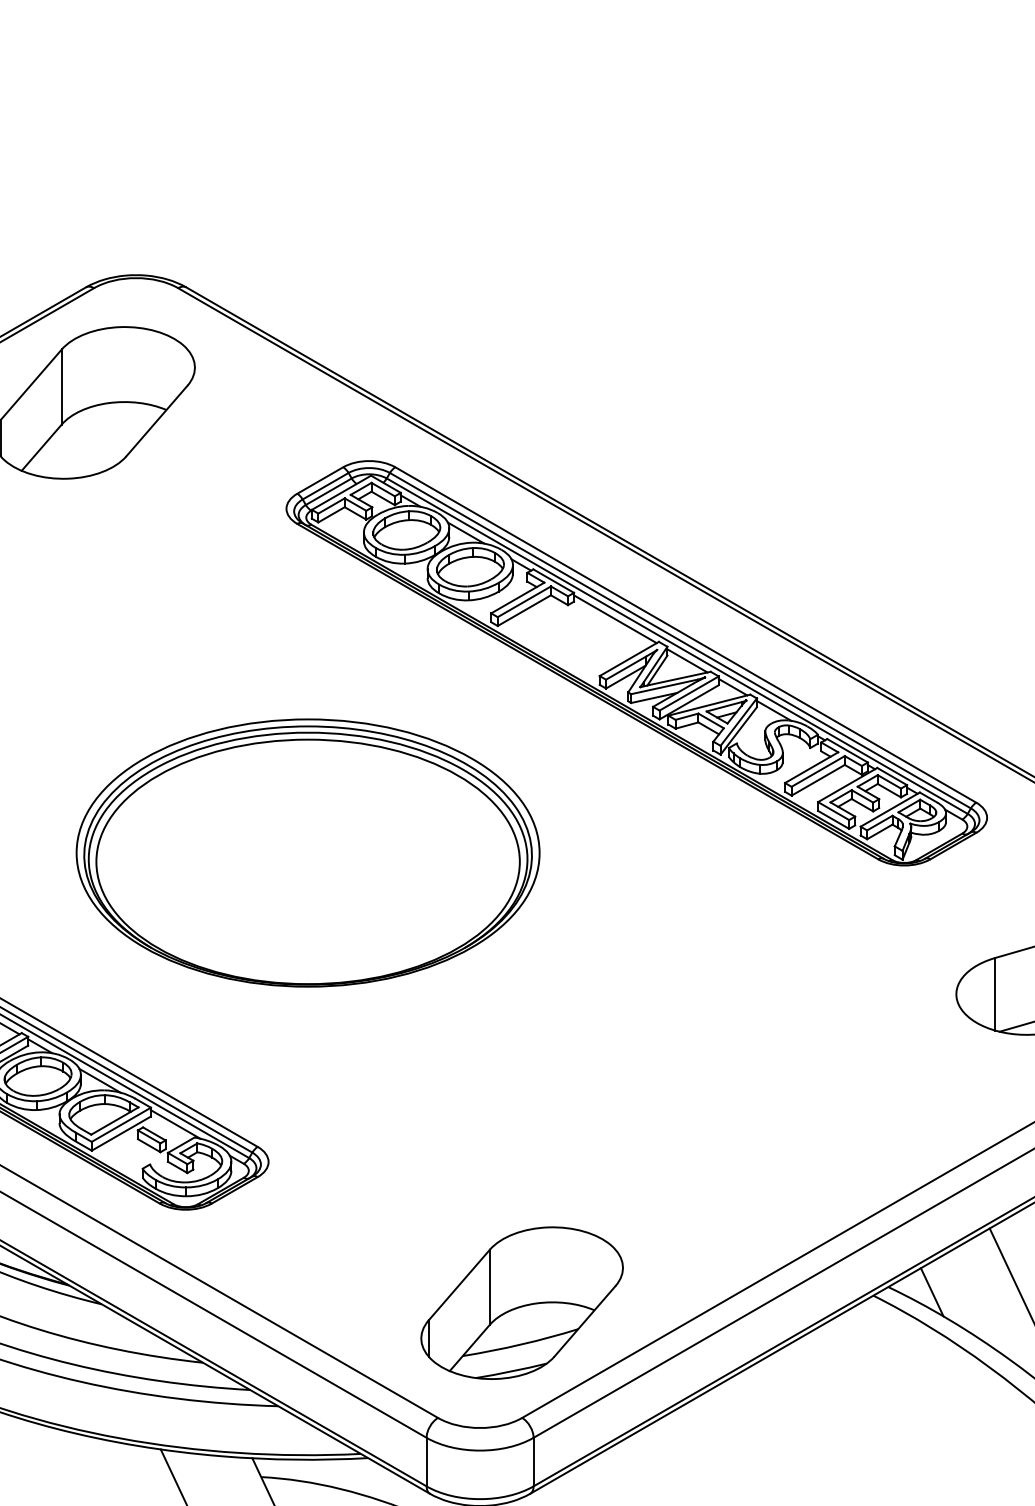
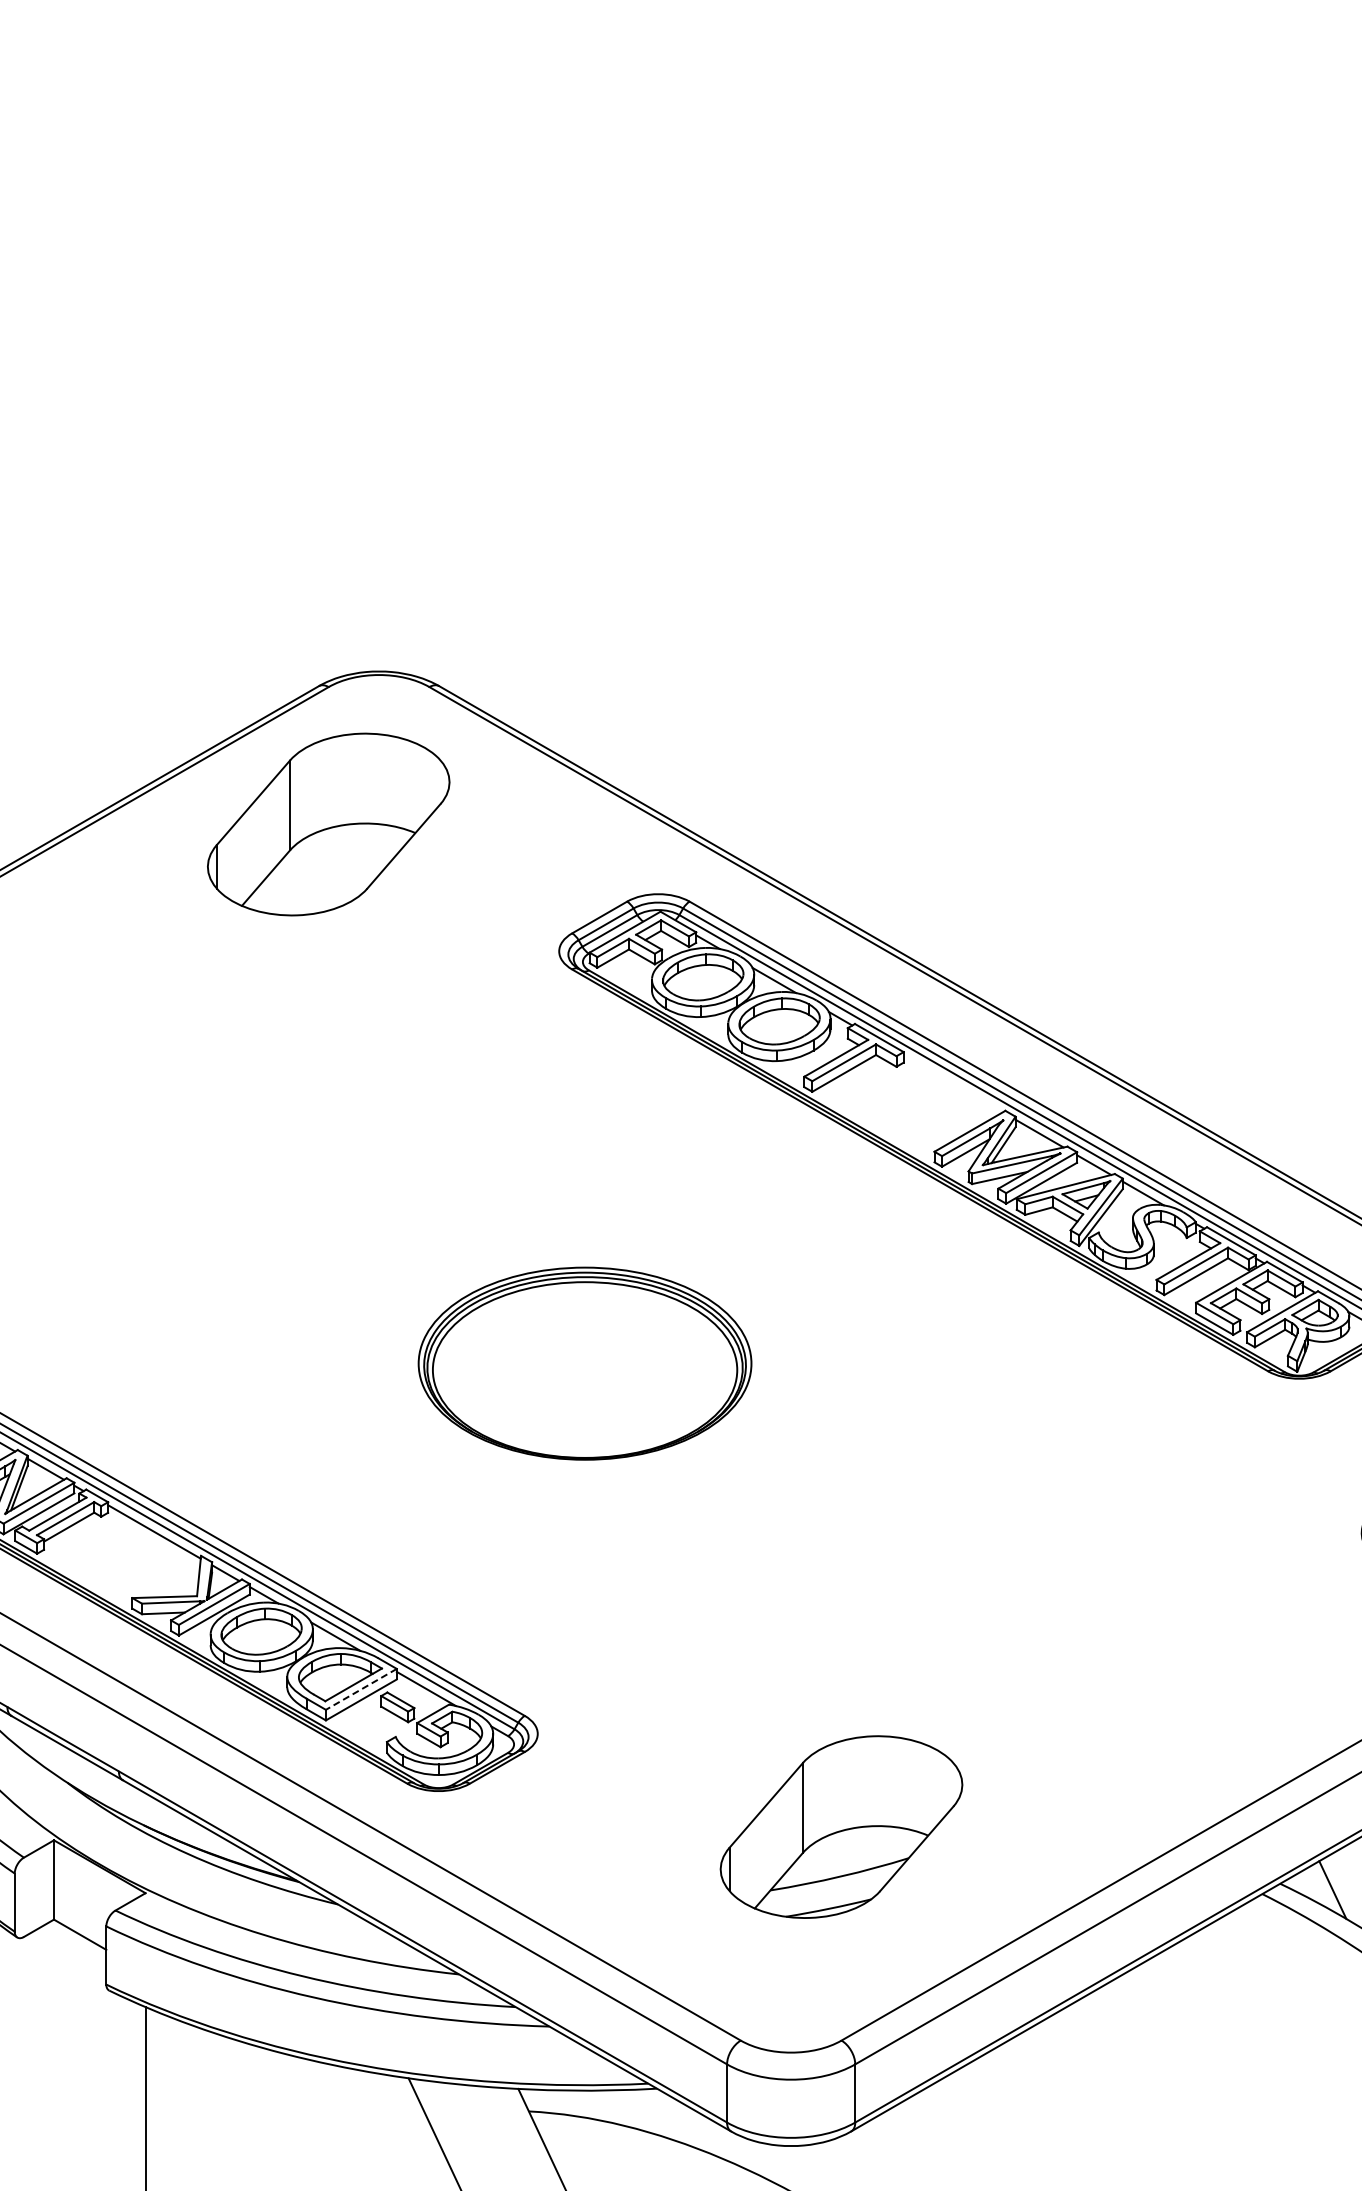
line: (614, 619) -> (952, 1083), removed
part: (307, 852) -> (584, 1363), size x0.6
line: (121, 1124) -> (361, 1689), solid -> dashed
part: (522, 1302) -> (841, 1826), moved

